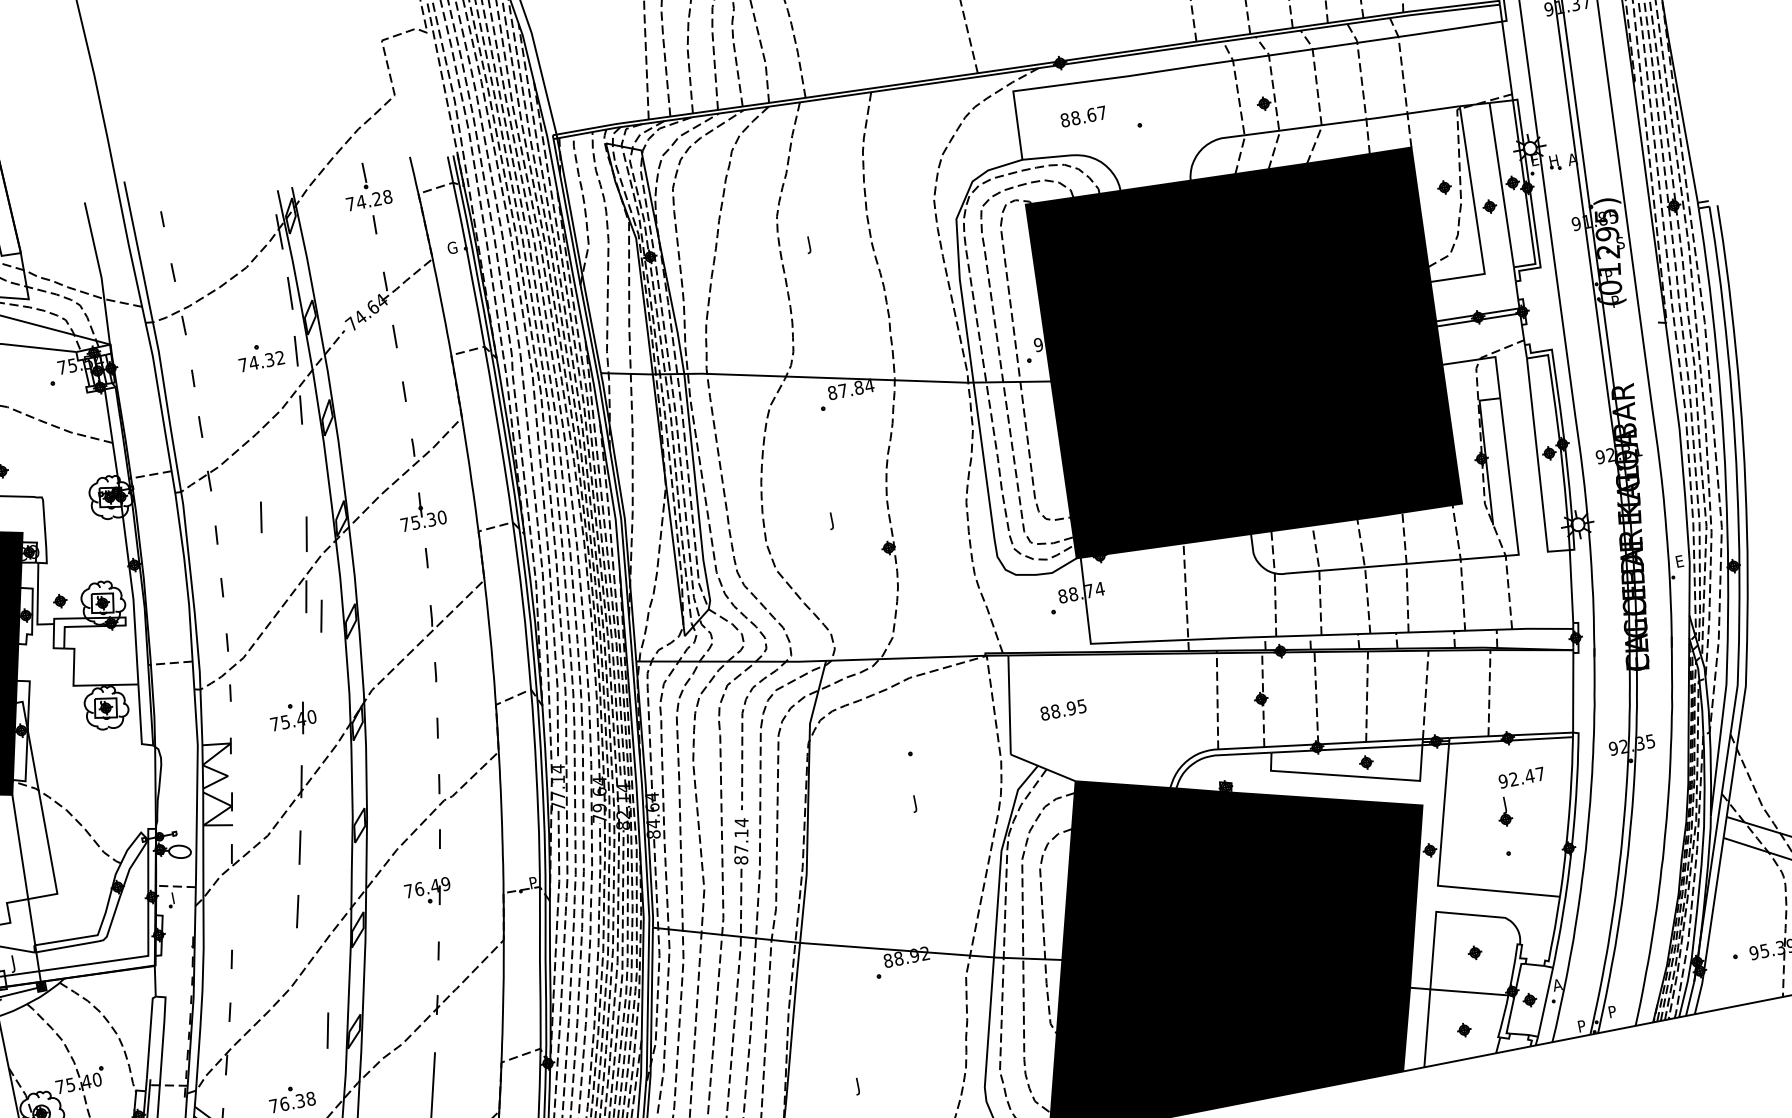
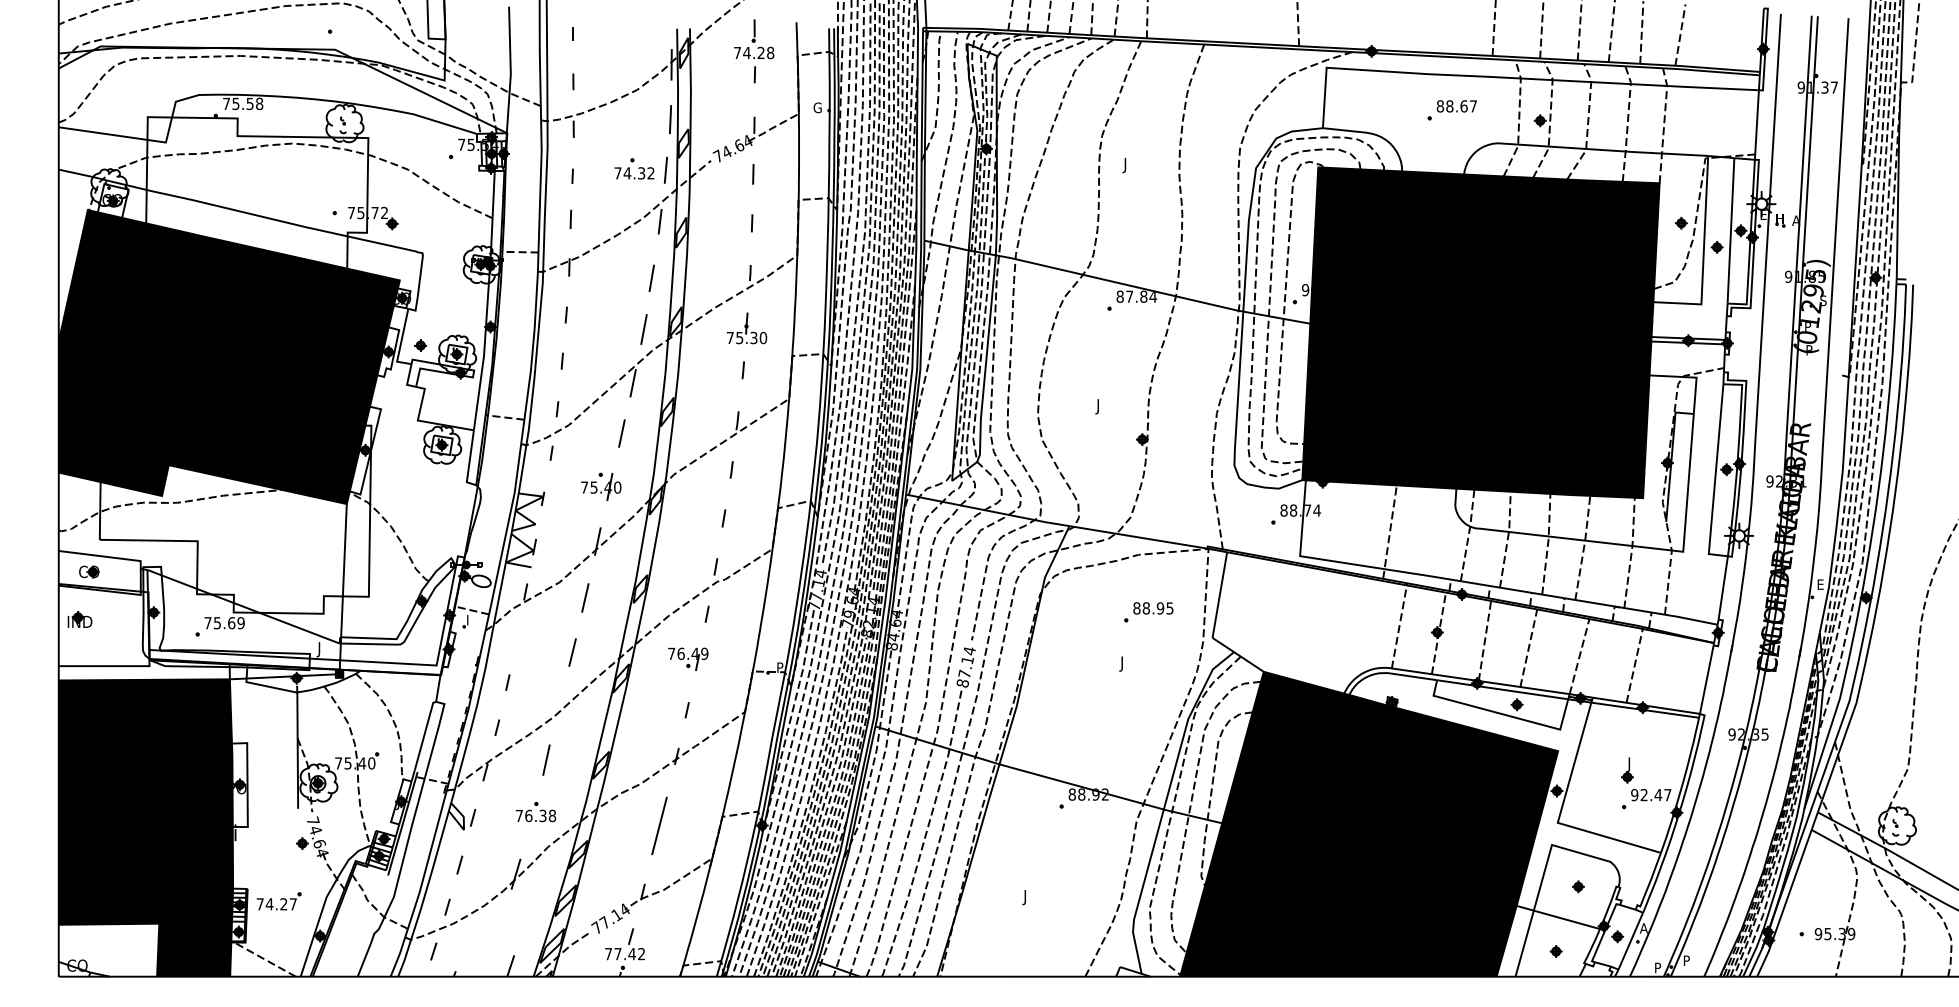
text: (1083, 116) -> (1456, 106), moved
line: (260, 516) -> (651, 277), moved
line: (321, 616) -> (621, 433), moved
text: (1063, 710) -> (1153, 608), moved
text: (1522, 778) -> (1651, 795), moved
line: (327, 1029) -> (546, 759), moved

